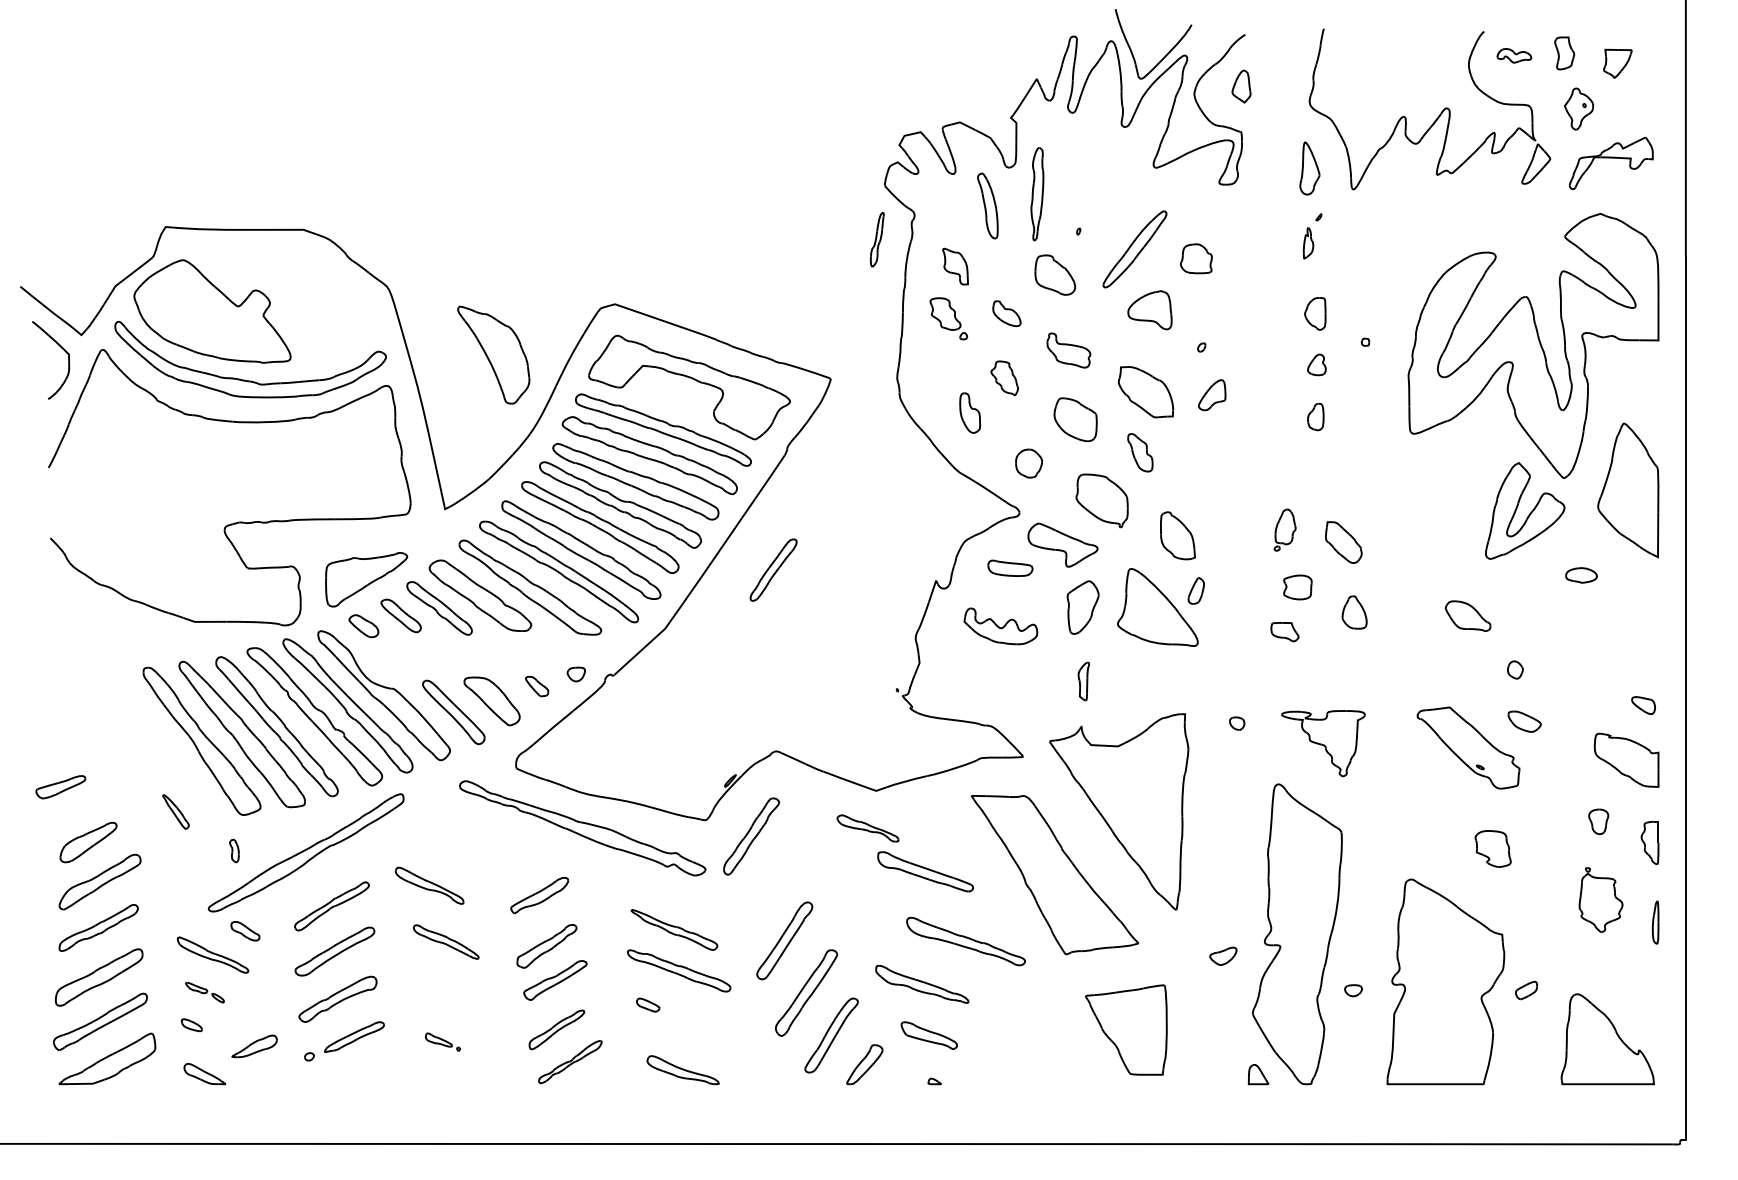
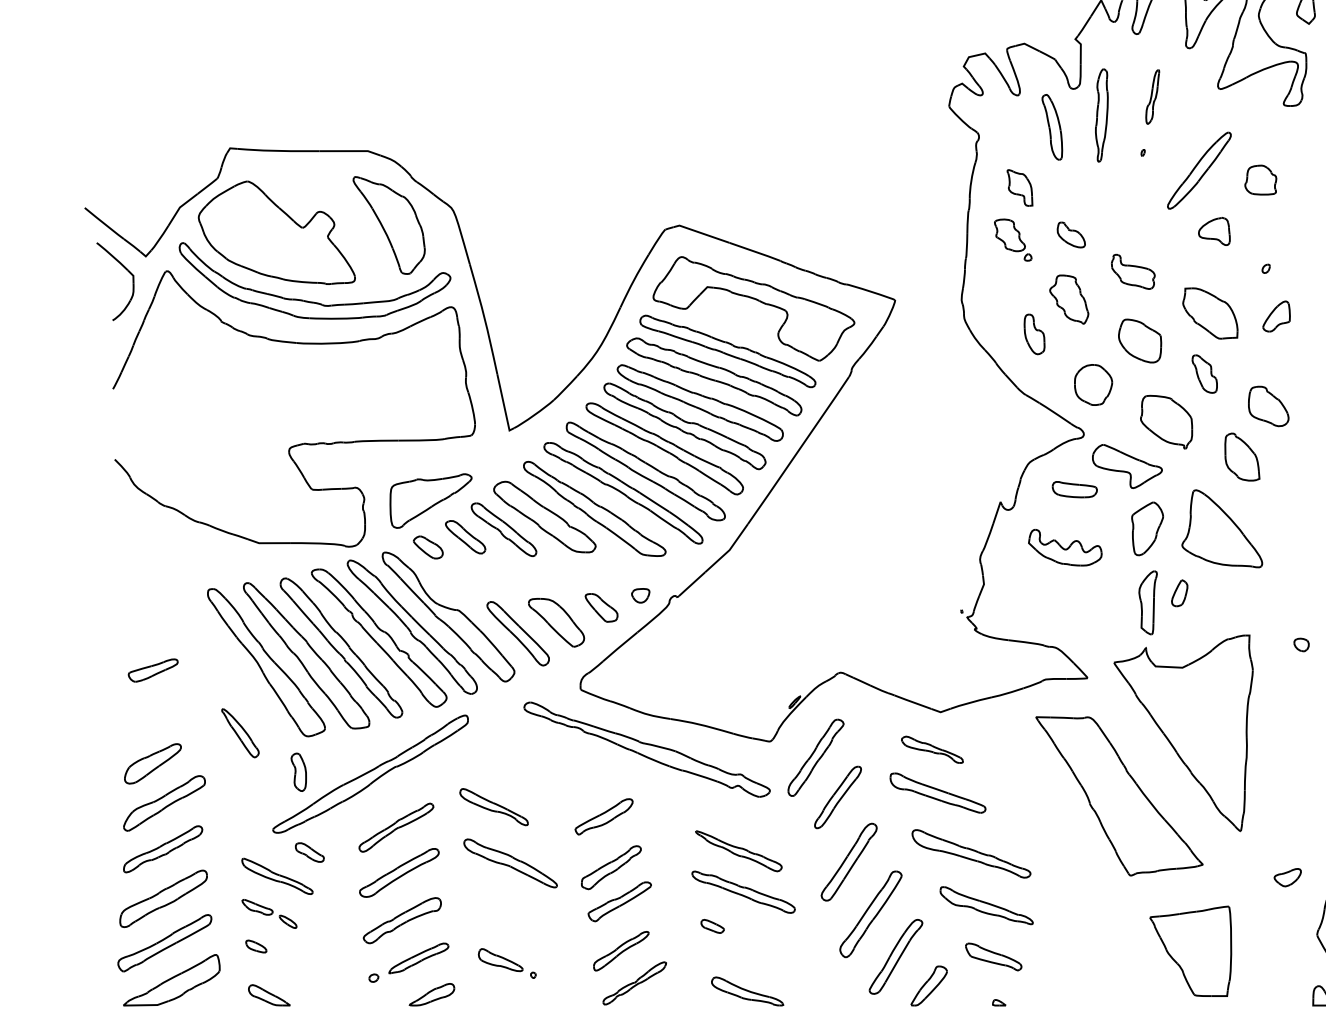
part: (876, 239) -> (1151, 96), moved
part: (1055, 274) -> (1268, 405), moved
part: (1149, 309) -> (1213, 230), size x0.71
part: (493, 354) -> (388, 224), moved
part: (1004, 378) -> (1068, 299), size x1.43
part: (1028, 463) -> (1092, 384), size x1.43
part: (773, 569) -> (837, 796), moved
part: (1195, 590) -> (1178, 592), moved
part: (1083, 681) -> (1147, 602), size x1.67
part: (536, 686) -> (600, 607), size x1.43
part: (60, 787) -> (152, 670), moved
part: (175, 811) -> (239, 732), size x1.43
part: (234, 850) -> (298, 771), size x1.67
part: (925, 871) -> (937, 792), moved
part: (446, 941) -> (510, 862), size x1.43
part: (965, 941) -> (970, 853), moved
part: (204, 992) -> (268, 913), size x1.43
part: (442, 1041) -> (506, 962), size x1.67
part: (254, 1046) -> (431, 994), moved

